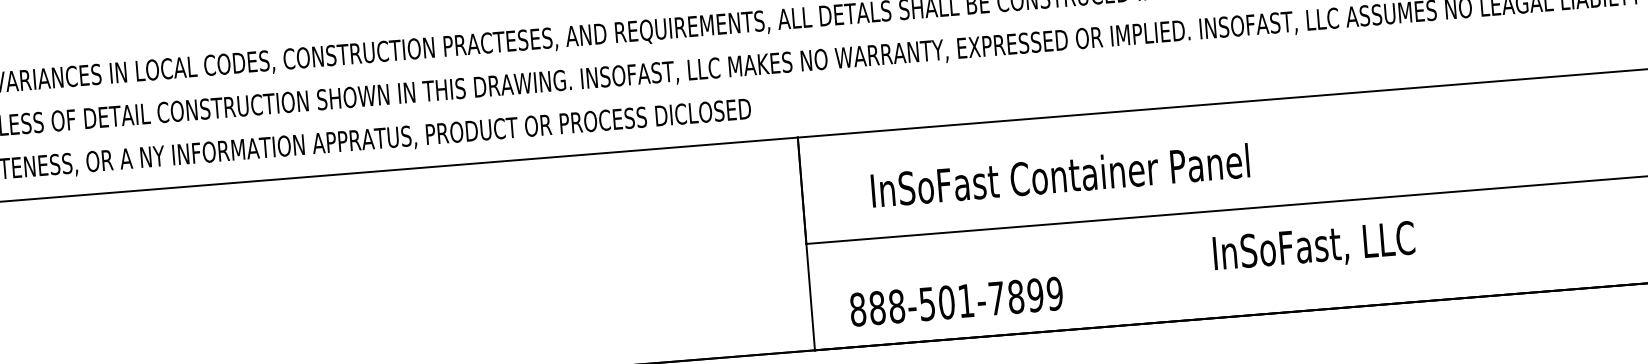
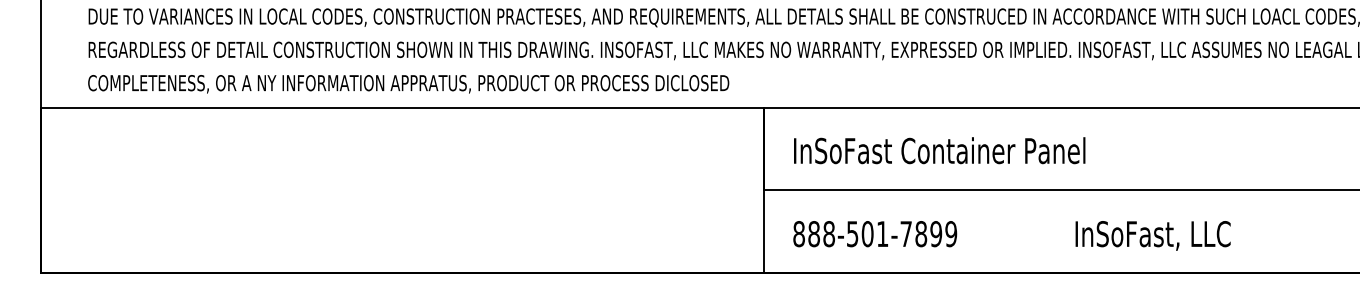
text: (1060, 175) -> (939, 150), moved
text: (1313, 247) -> (1152, 235), moved
text: (956, 302) -> (875, 234), moved

